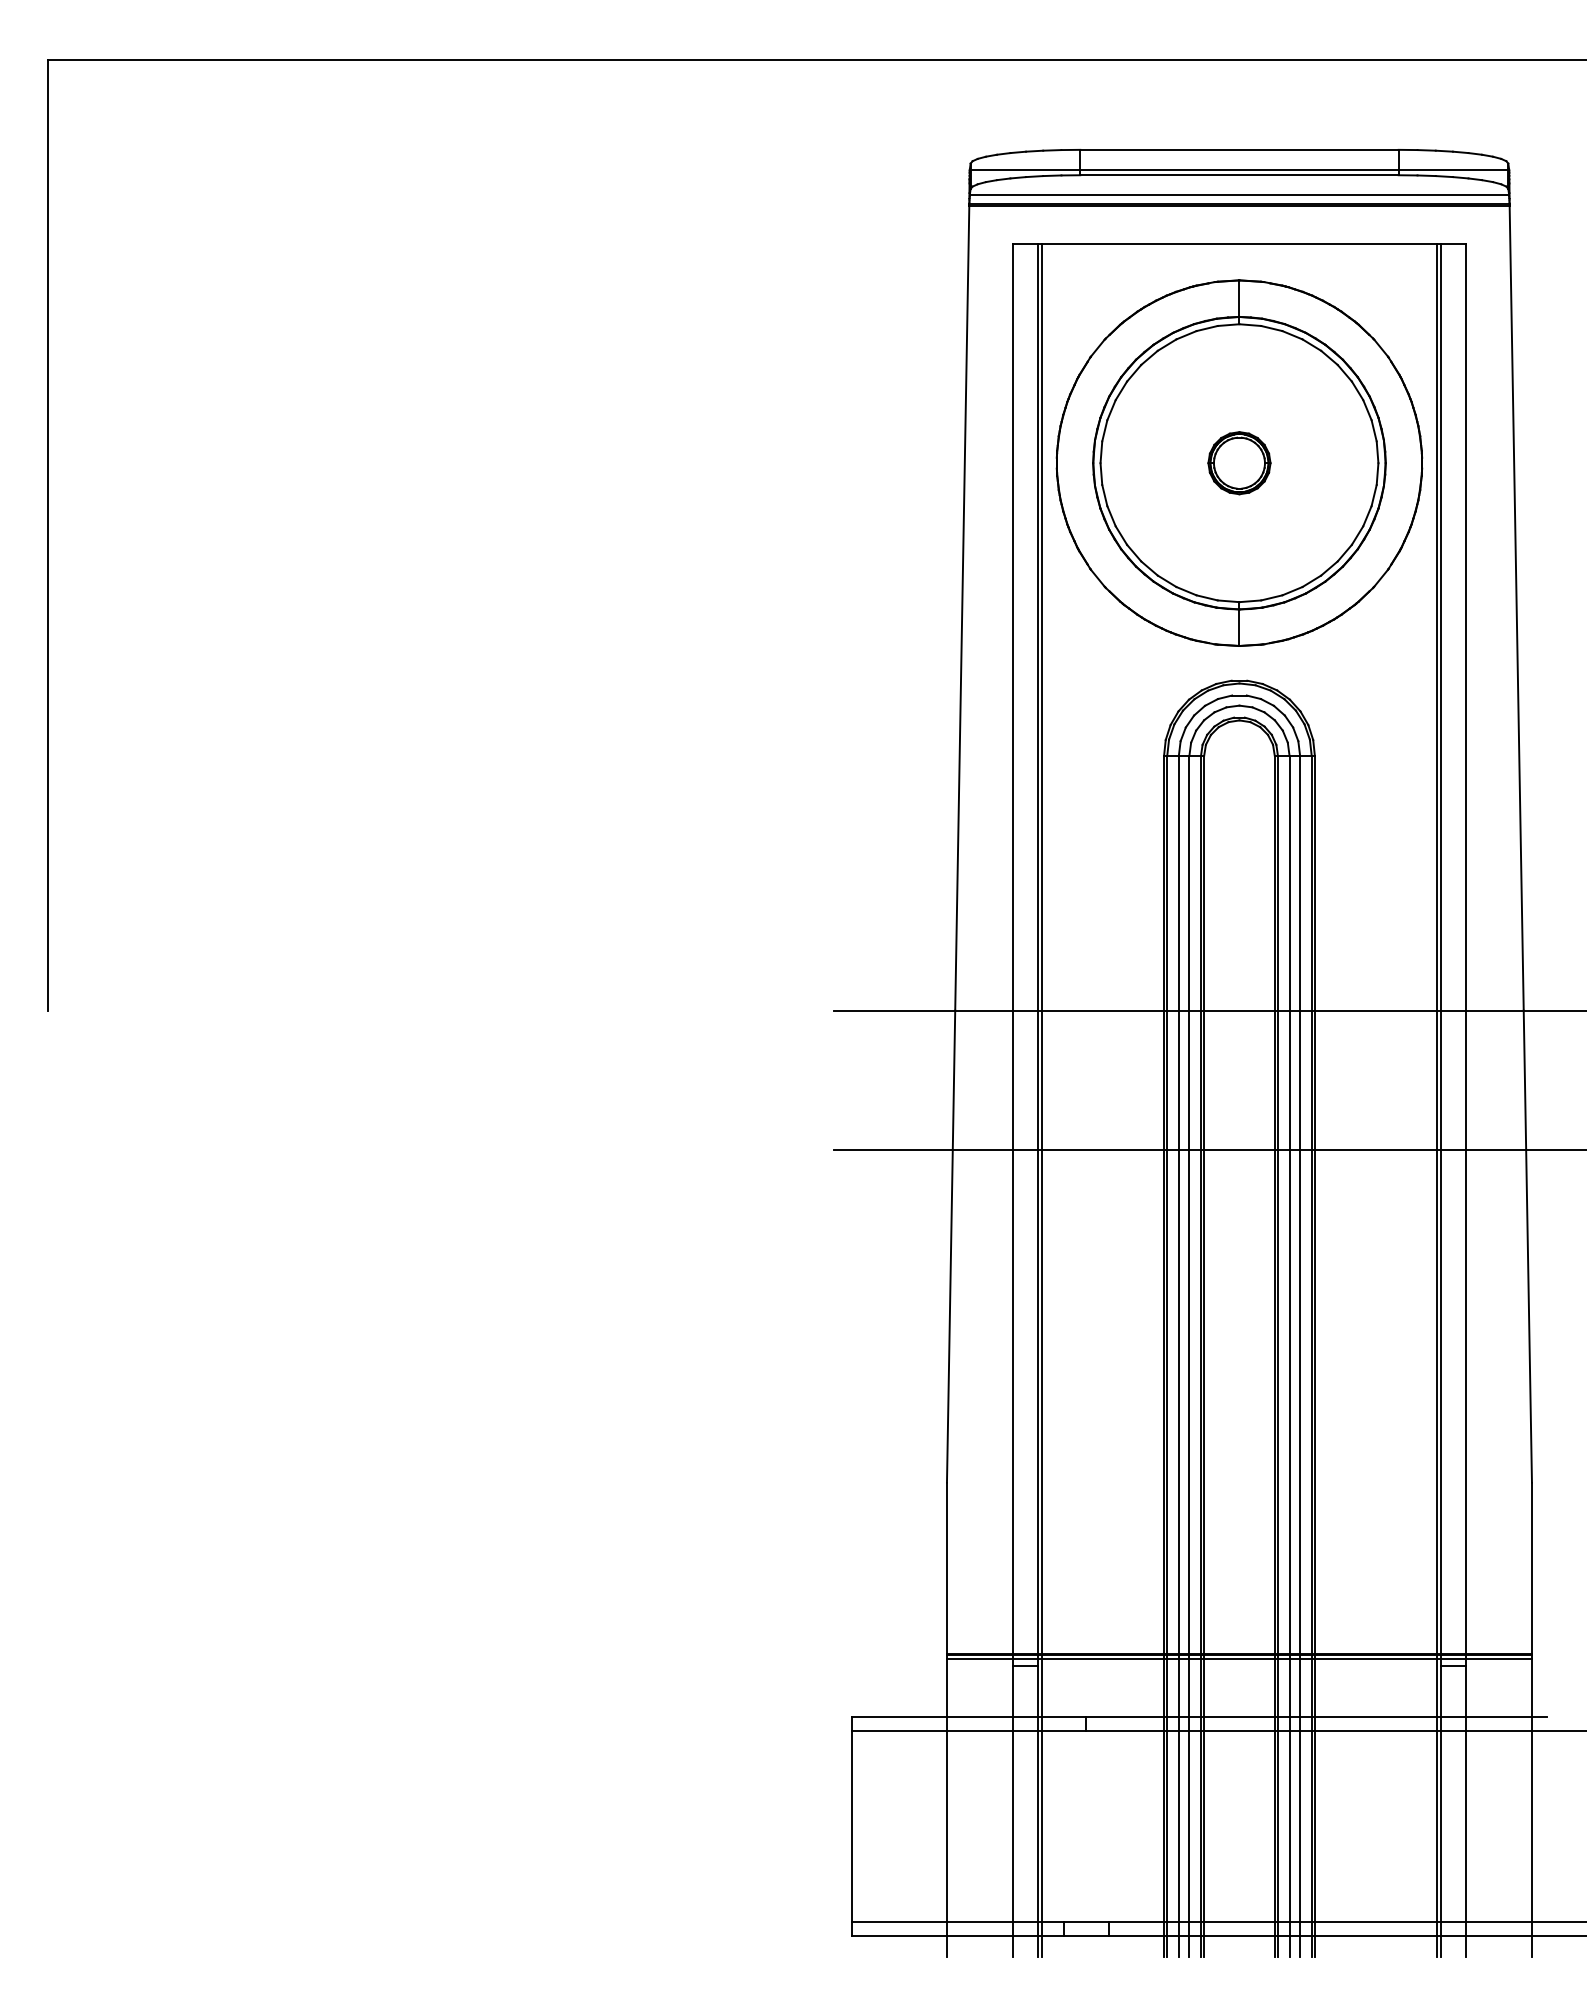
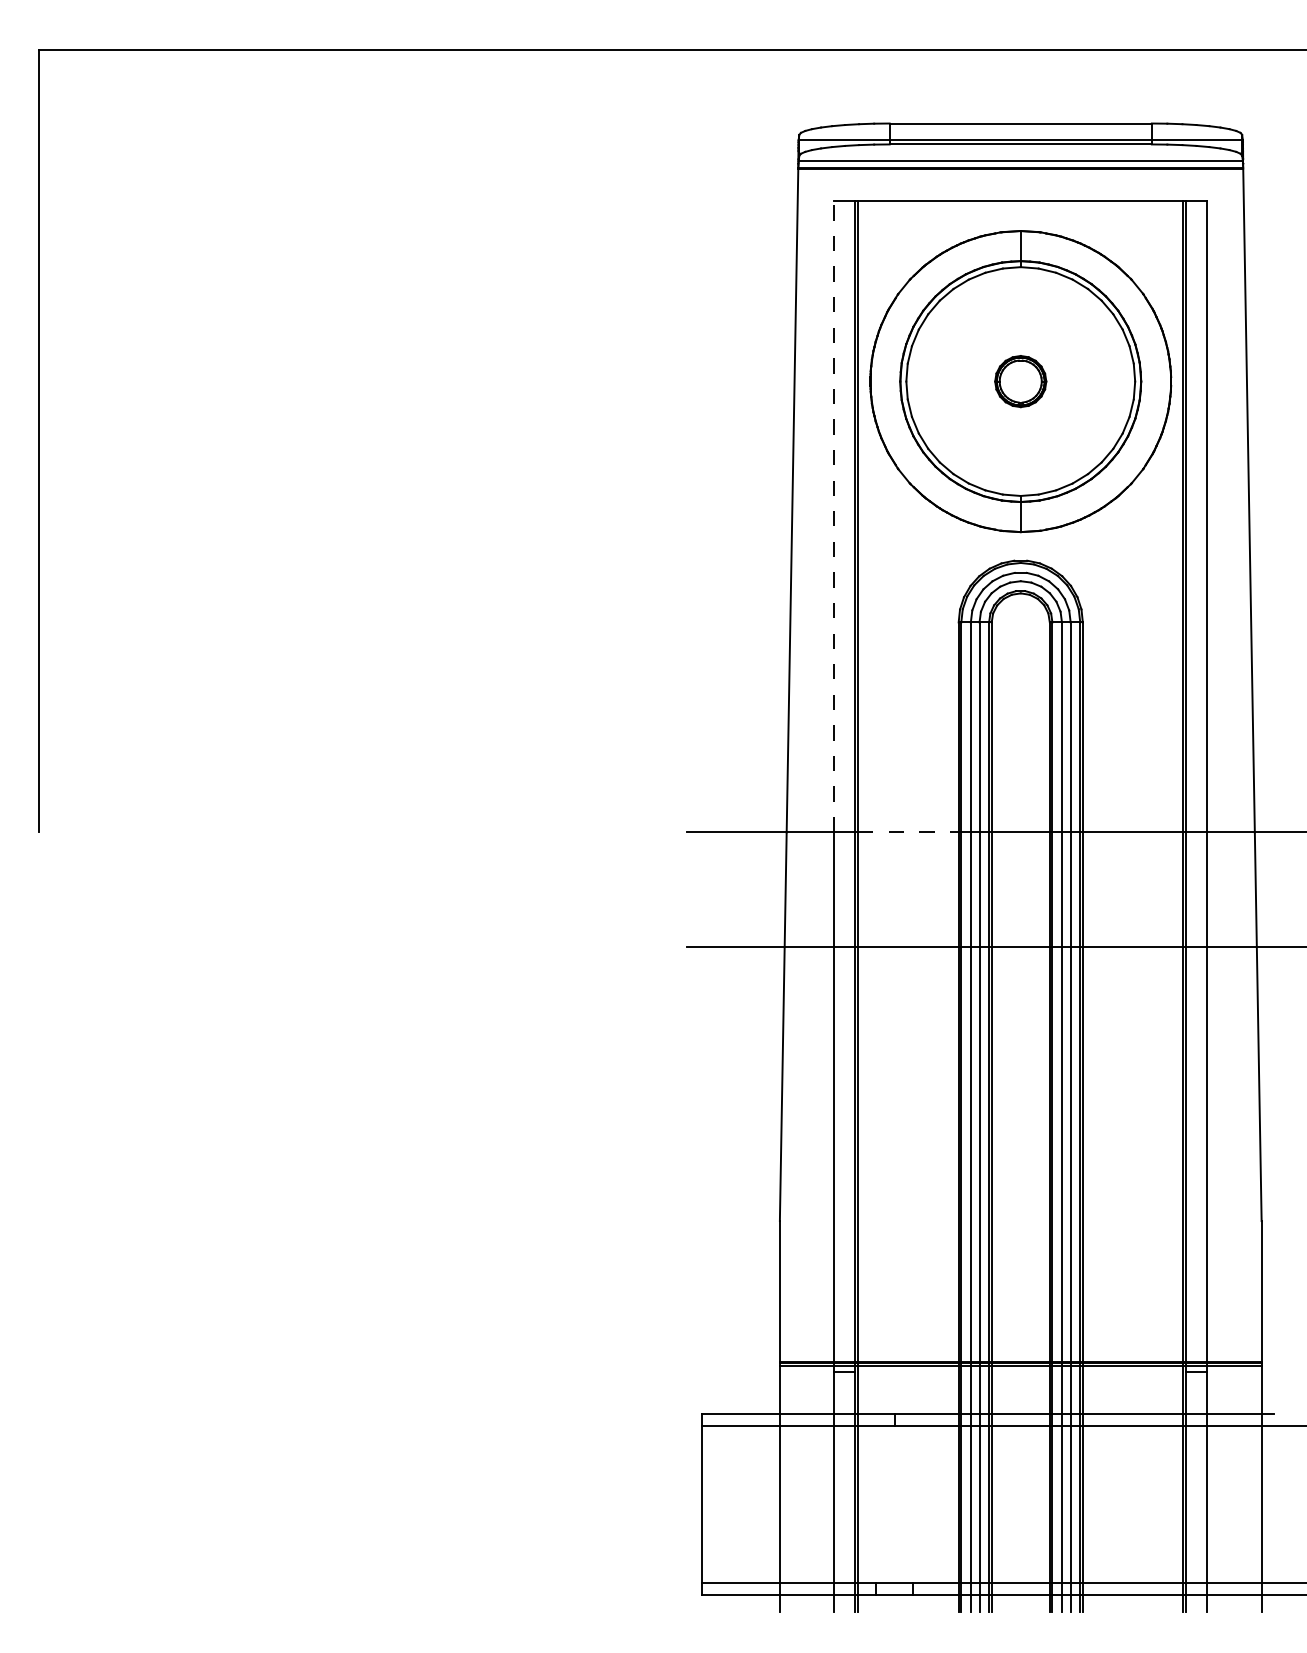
line: (1012, 626) -> (833, 516), solid -> dashed
line: (1103, 1010) -> (908, 832), solid -> dashed

